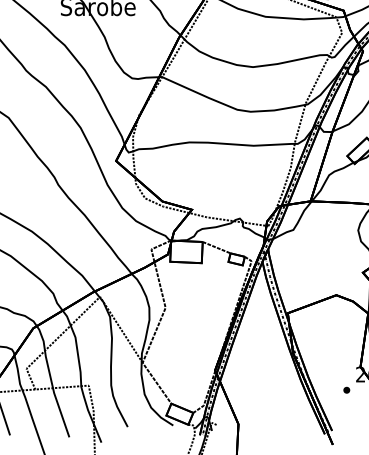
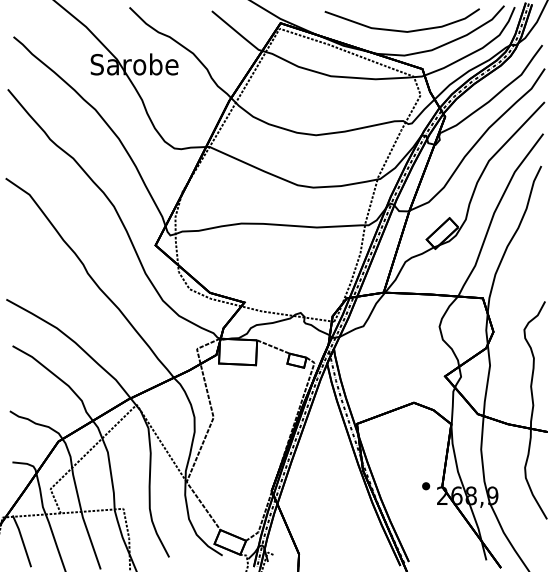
part: (347, 390) -> (426, 486), moved

